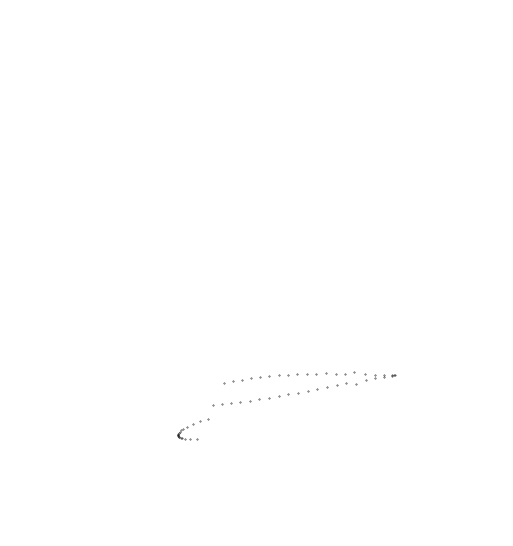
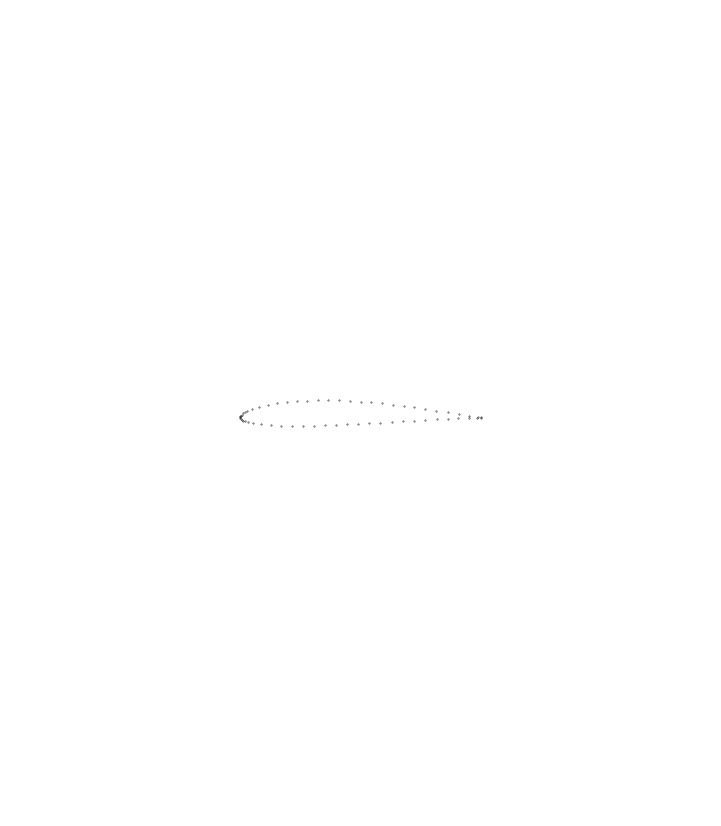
part: (355, 378) -> (436, 415), size x0.62
part: (193, 429) -> (258, 413), moved

